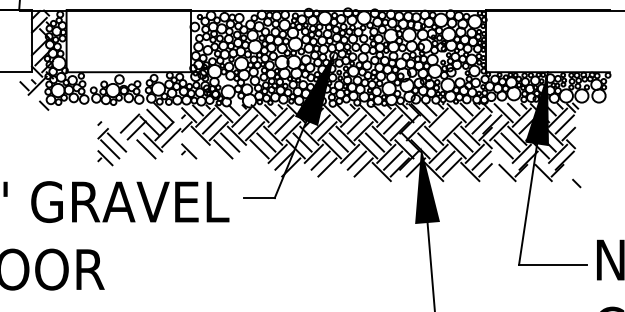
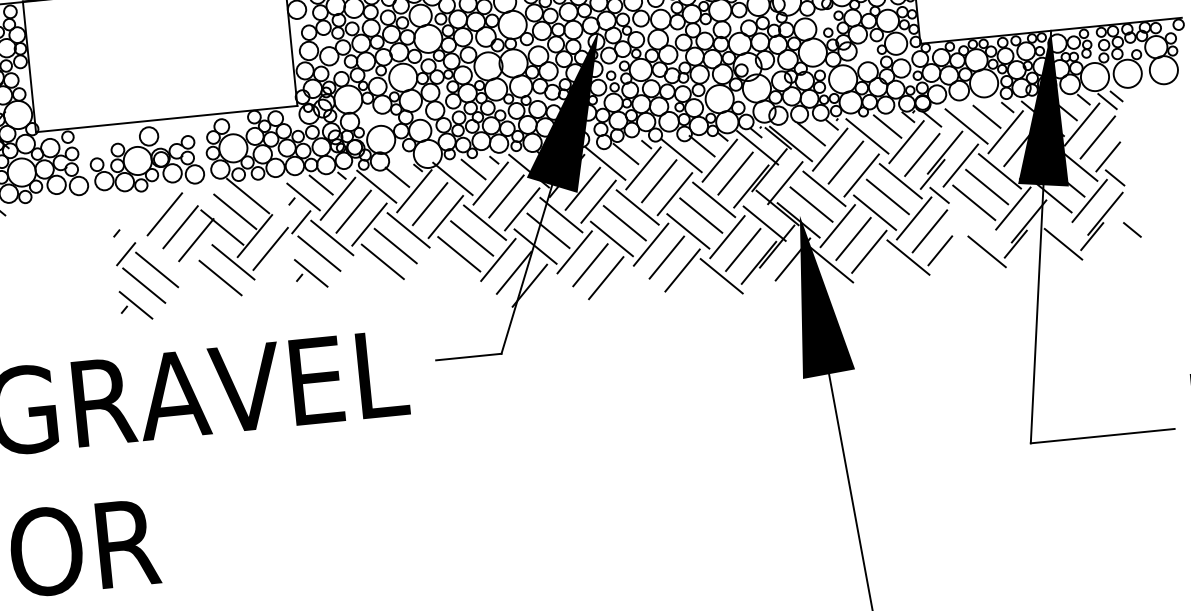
line: (123, 116) -> (165, 213), added
line: (445, 124) -> (846, 162), added
line: (193, 142) -> (318, 253), added
line: (576, 183) -> (1131, 229), moved

